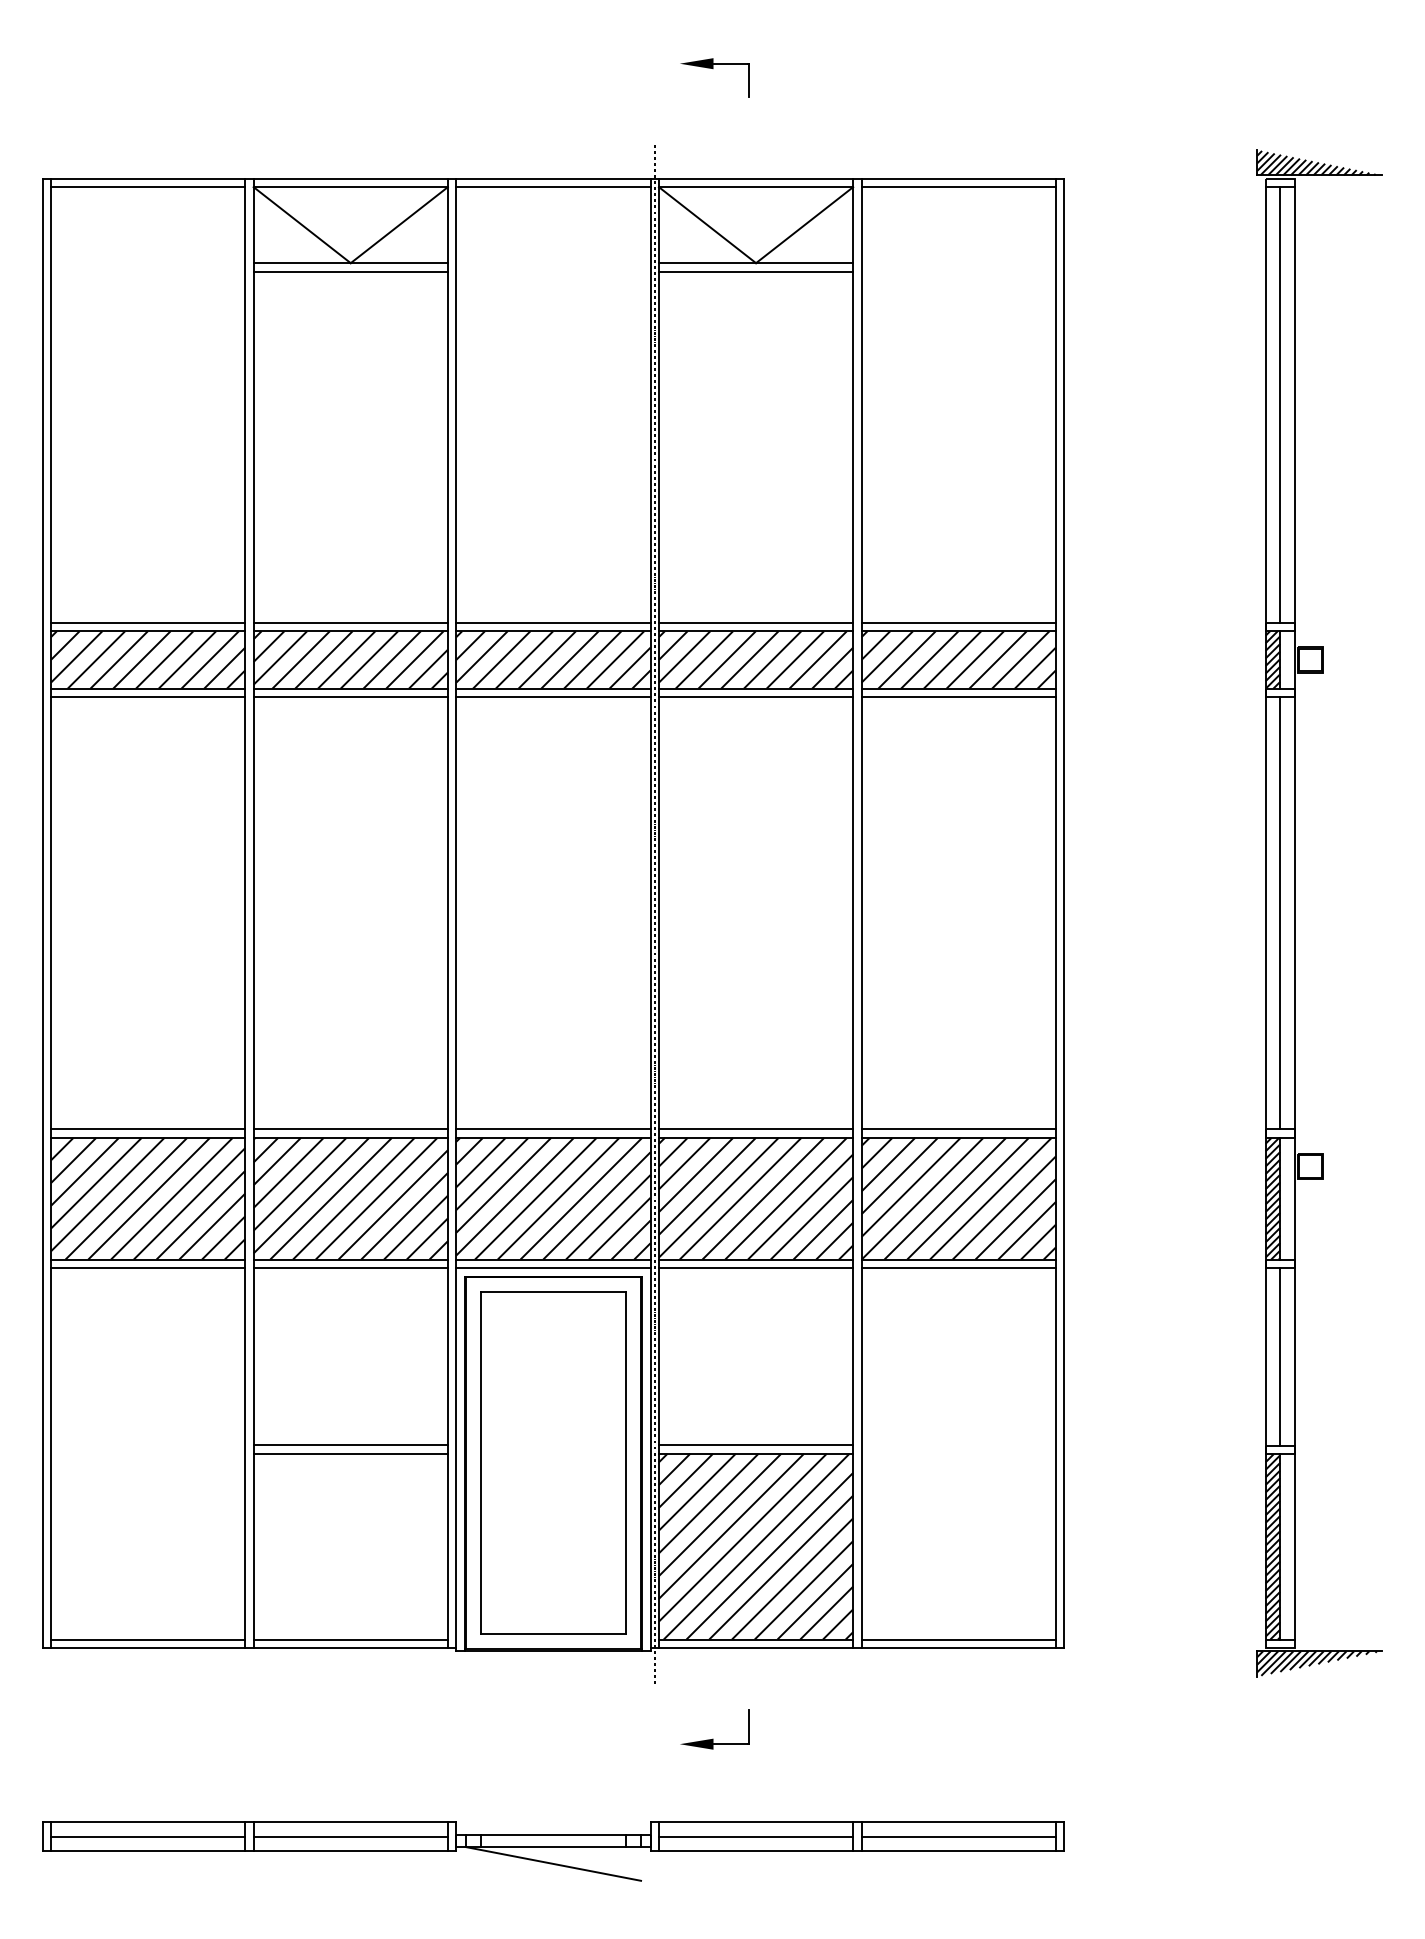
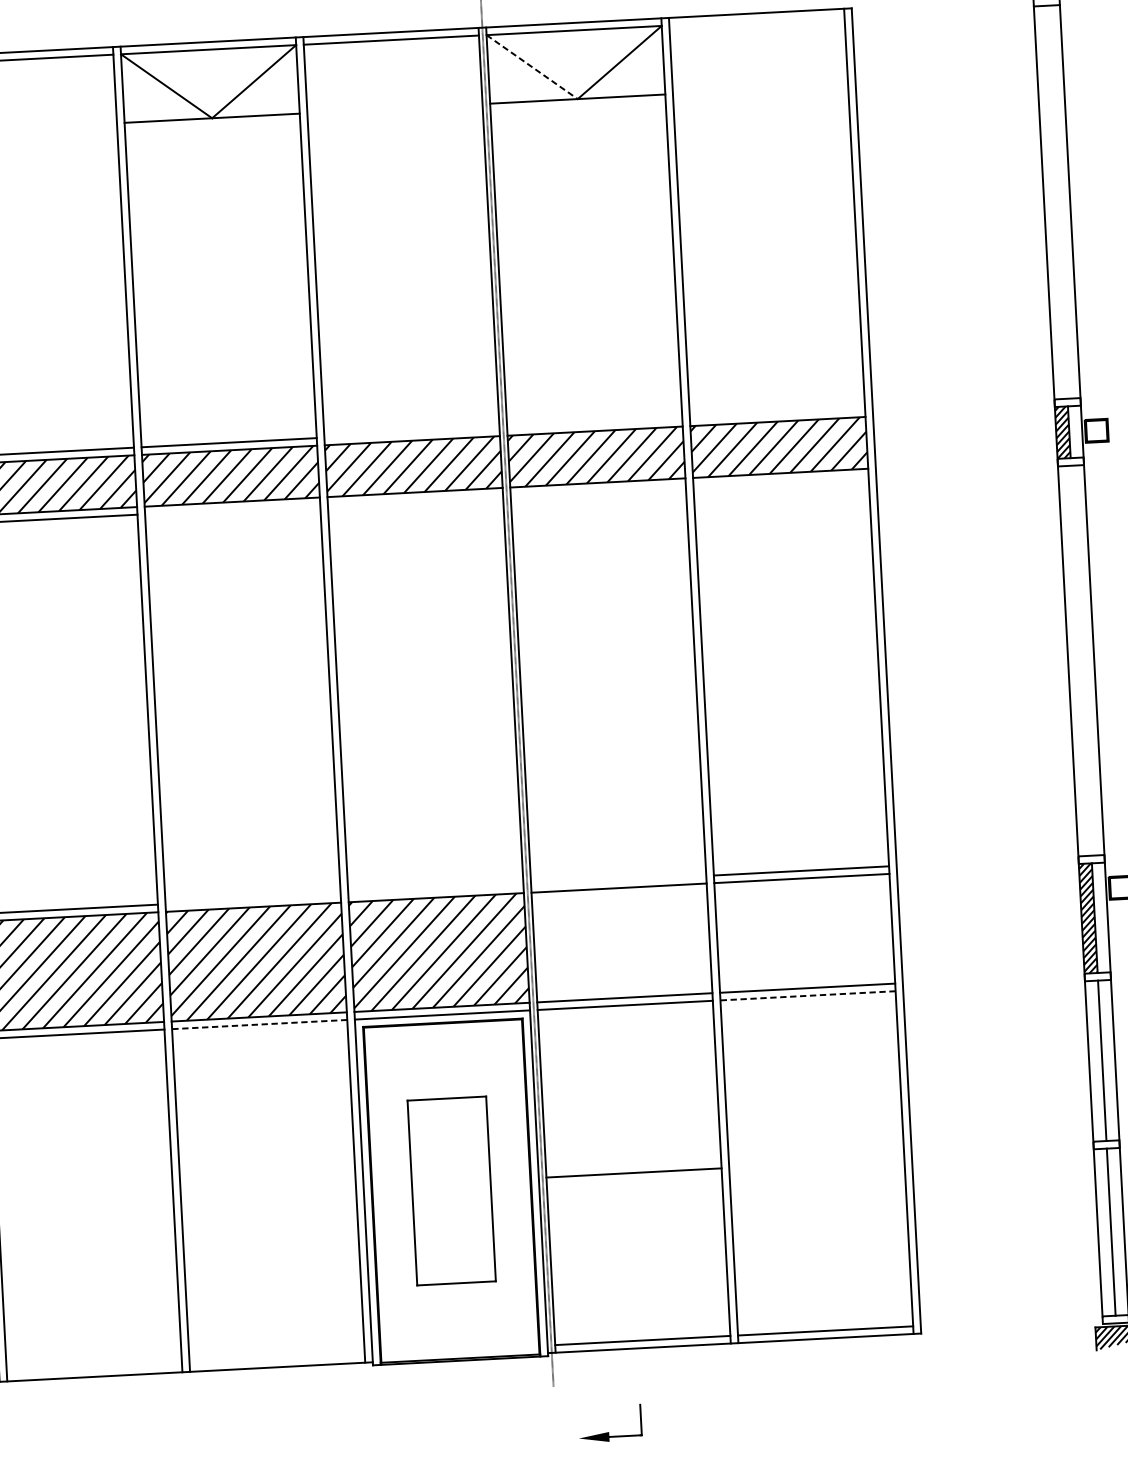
line: (958, 187) -> (756, 21), removed
line: (707, 225) -> (532, 67), solid -> dashed
line: (350, 271) -> (212, 125), removed
line: (755, 271) -> (577, 106), removed
line: (1280, 404) -> (1057, 201), removed
line: (553, 622) -> (412, 432), removed
line: (755, 622) -> (594, 423), removed
line: (958, 622) -> (777, 413), removed
line: (350, 697) -> (232, 510), removed
line: (553, 697) -> (415, 500), removed
line: (755, 697) -> (597, 490), removed
line: (958, 697) -> (780, 481), removed
line: (1280, 913) -> (1081, 660), removed
line: (350, 1129) -> (252, 899), removed
line: (553, 1129) -> (436, 890), removed
line: (755, 1129) -> (618, 880), removed
hatch: (755, 1198) -> (621, 942), removed
hatch: (958, 1198) -> (804, 933), removed
line: (350, 1267) -> (259, 1024), solid -> dashed
line: (958, 1267) -> (807, 995), solid -> dashed
line: (350, 1445) -> (267, 1184), removed
line: (755, 1445) -> (633, 1165), removed
line: (350, 1453) -> (268, 1191), removed
part: (553, 1462) -> (451, 1190), size x0.6
hatch: (755, 1546) -> (637, 1256), removed
hatch: (1272, 1546) -> (1104, 1232), removed
line: (148, 1639) -> (94, 1369), removed
line: (350, 1639) -> (277, 1359), removed

